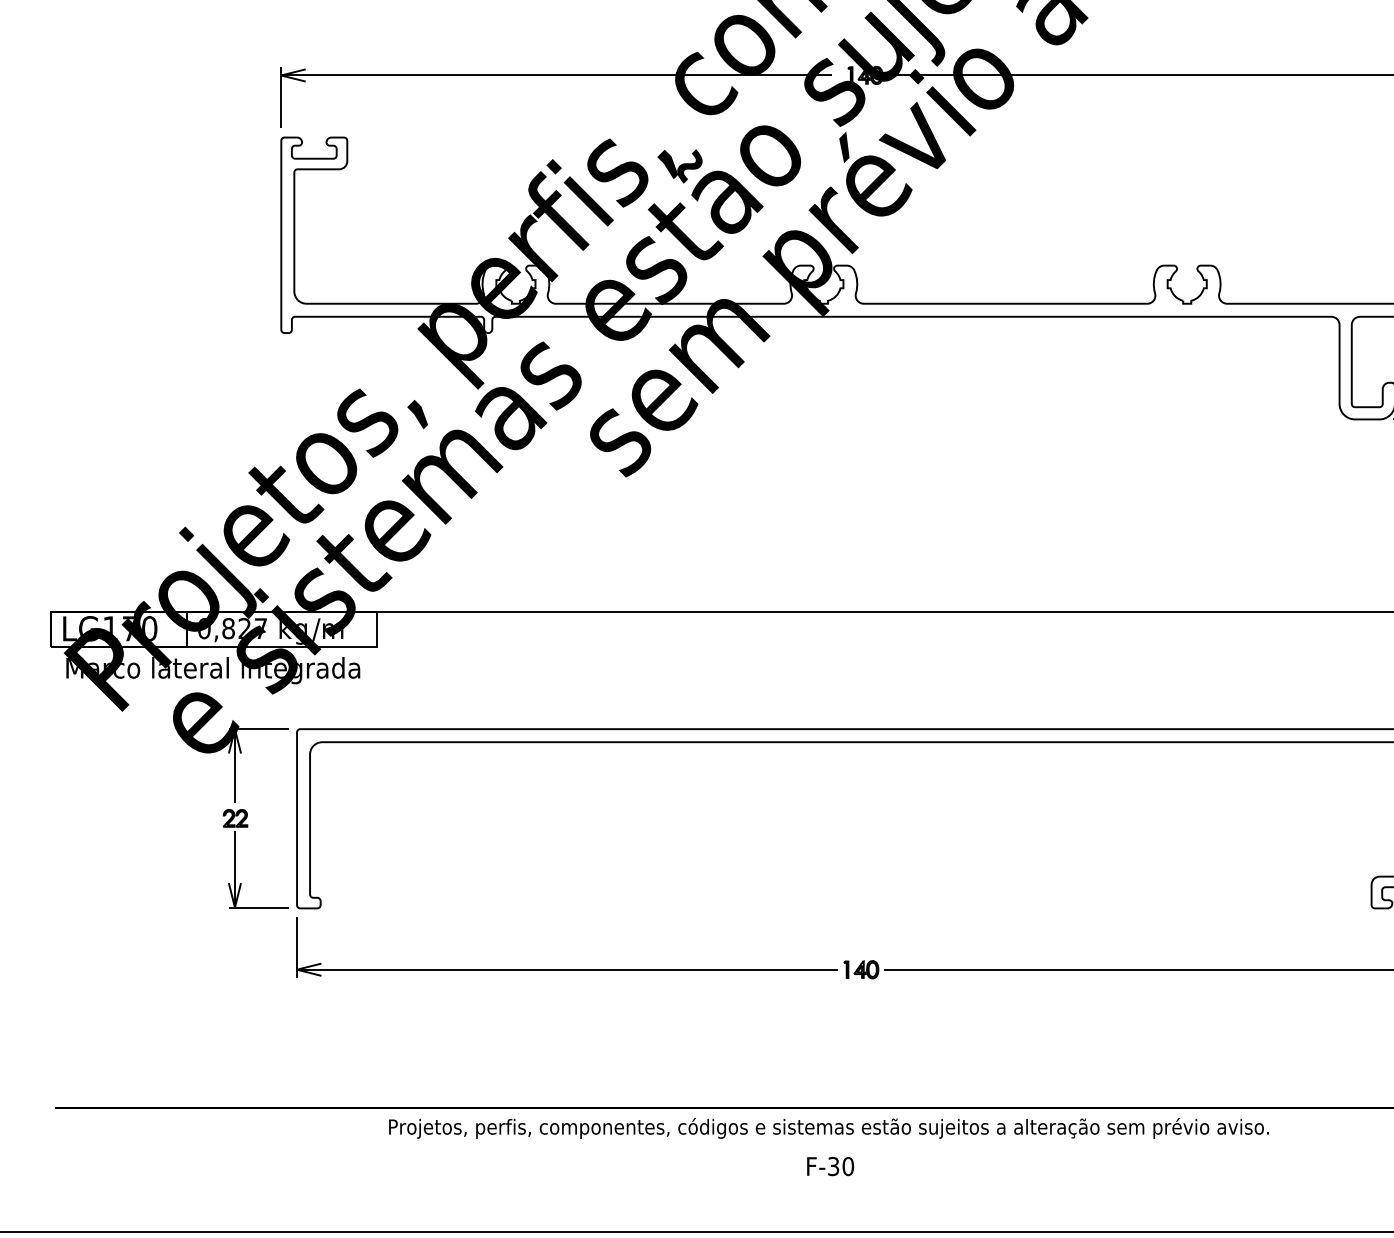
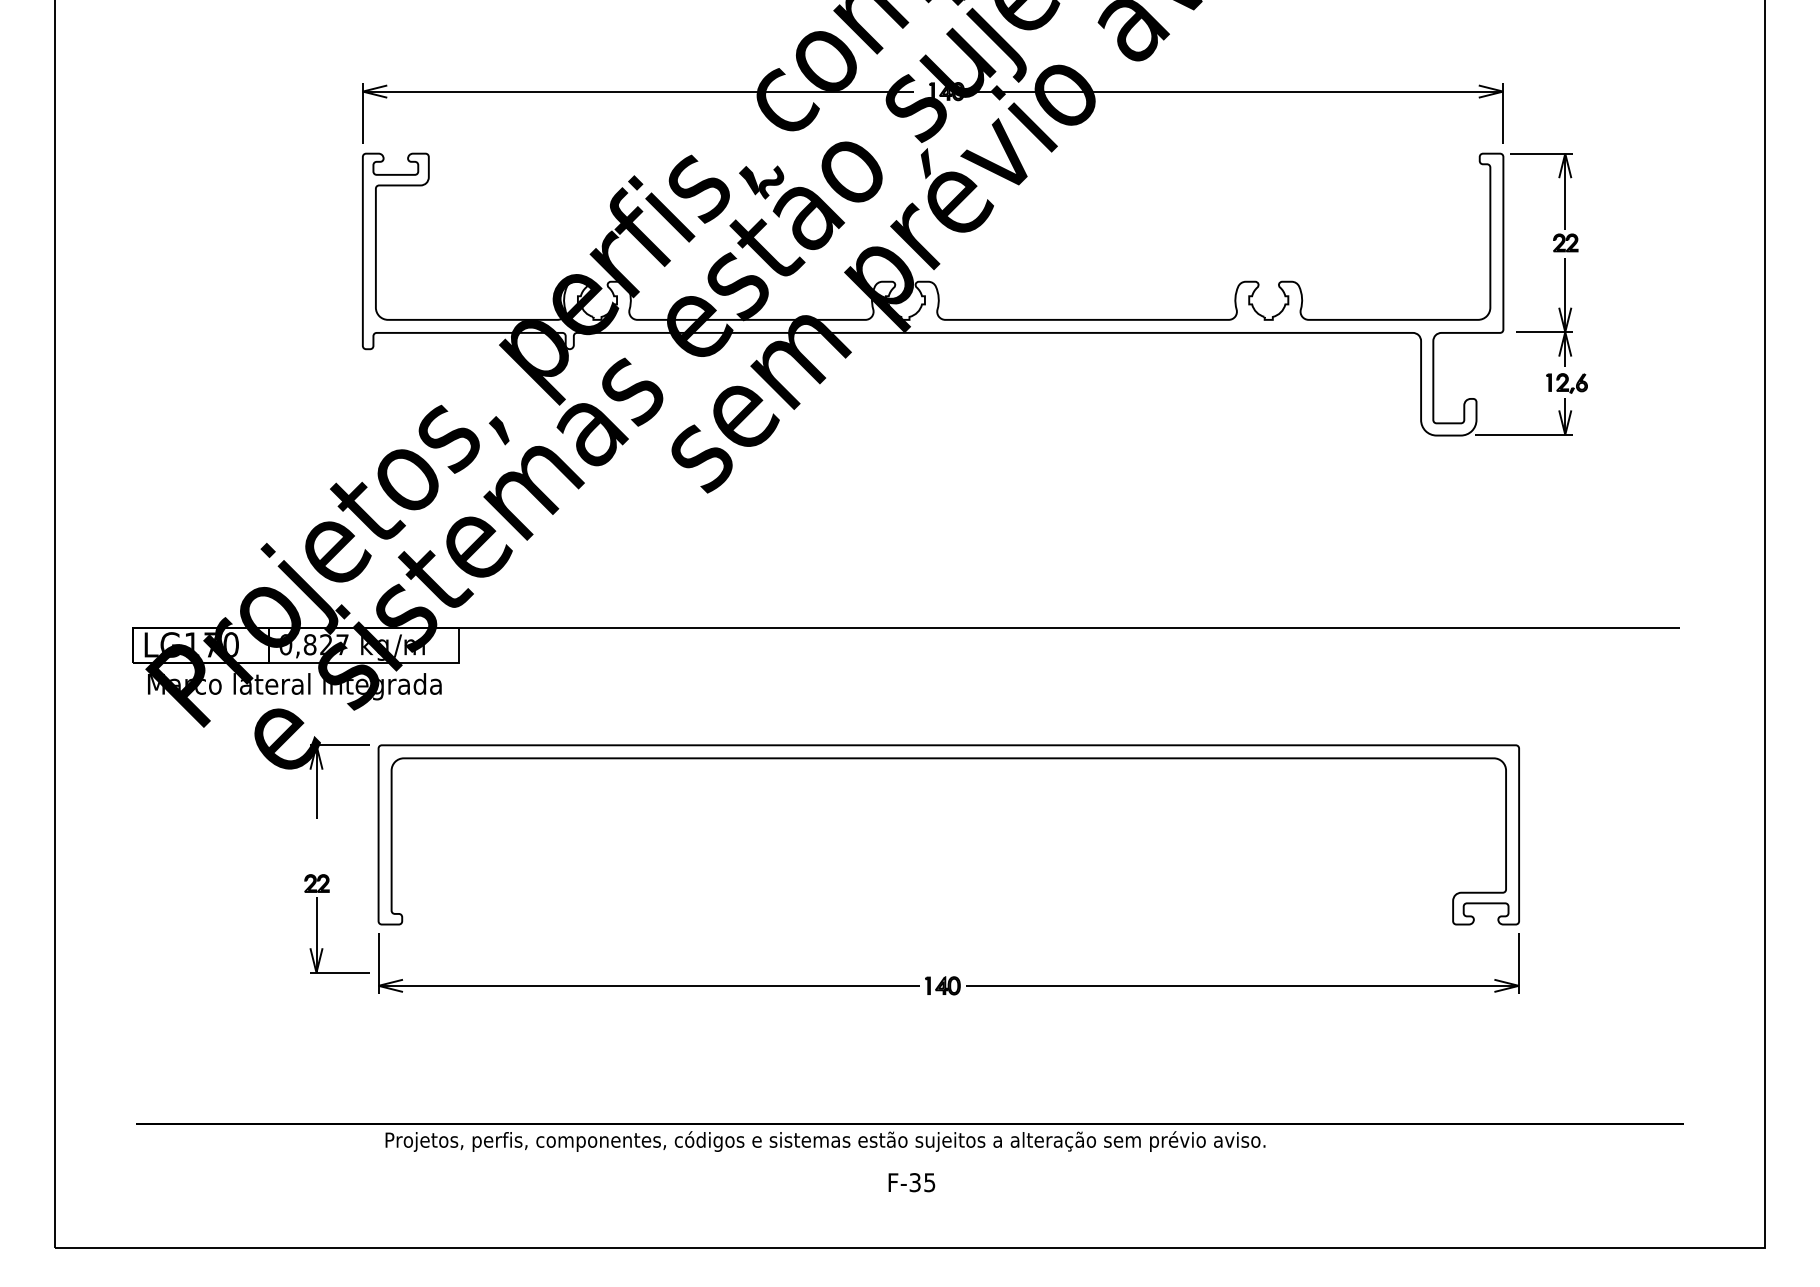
part: (235, 858) -> (317, 923), moved
text: (828, 1128) -> (825, 1141), moved
text: (847, 1166) -> (929, 1182), F-30 -> F-35

